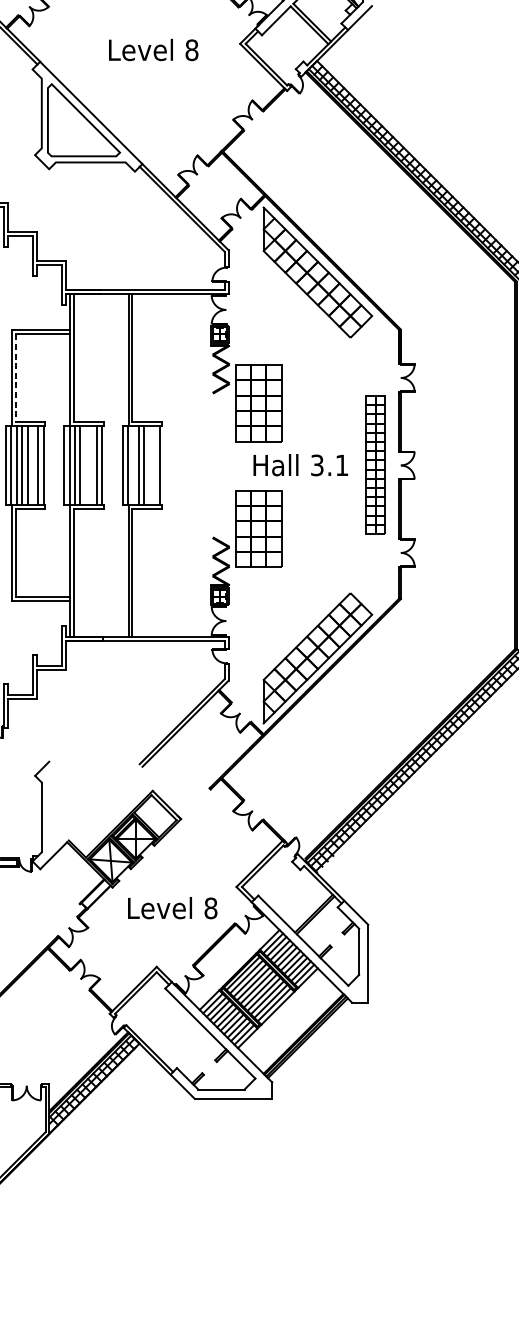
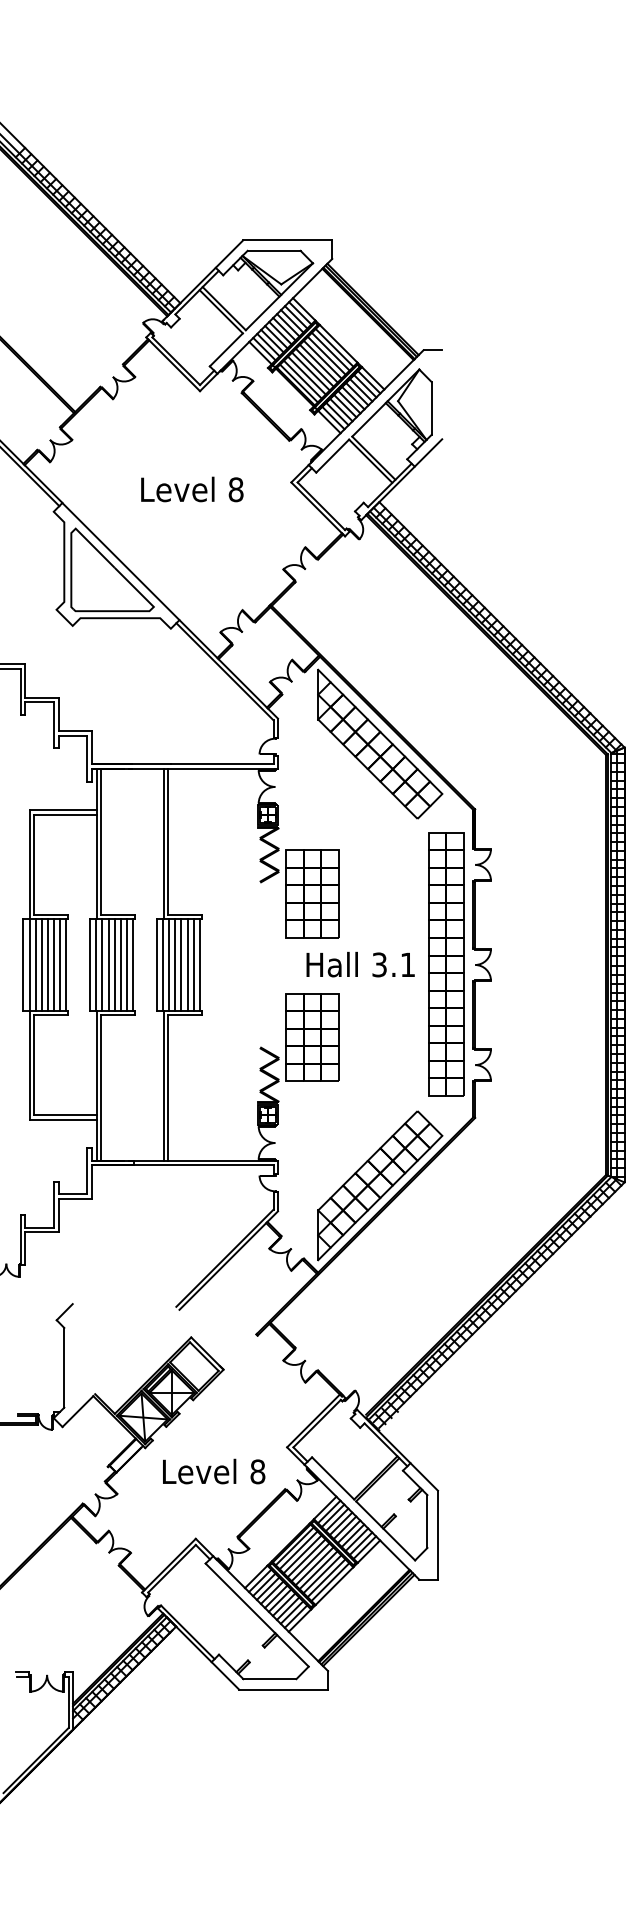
line: (15, 378) -> (34, 865), dashed -> solid
line: (33, 465) -> (54, 964), added
line: (85, 465) -> (114, 964), added
line: (90, 465) -> (120, 964), added
line: (133, 465) -> (169, 964), added
line: (149, 465) -> (187, 964), added
line: (154, 465) -> (193, 964), added
part: (375, 465) -> (446, 964), size x1.67

